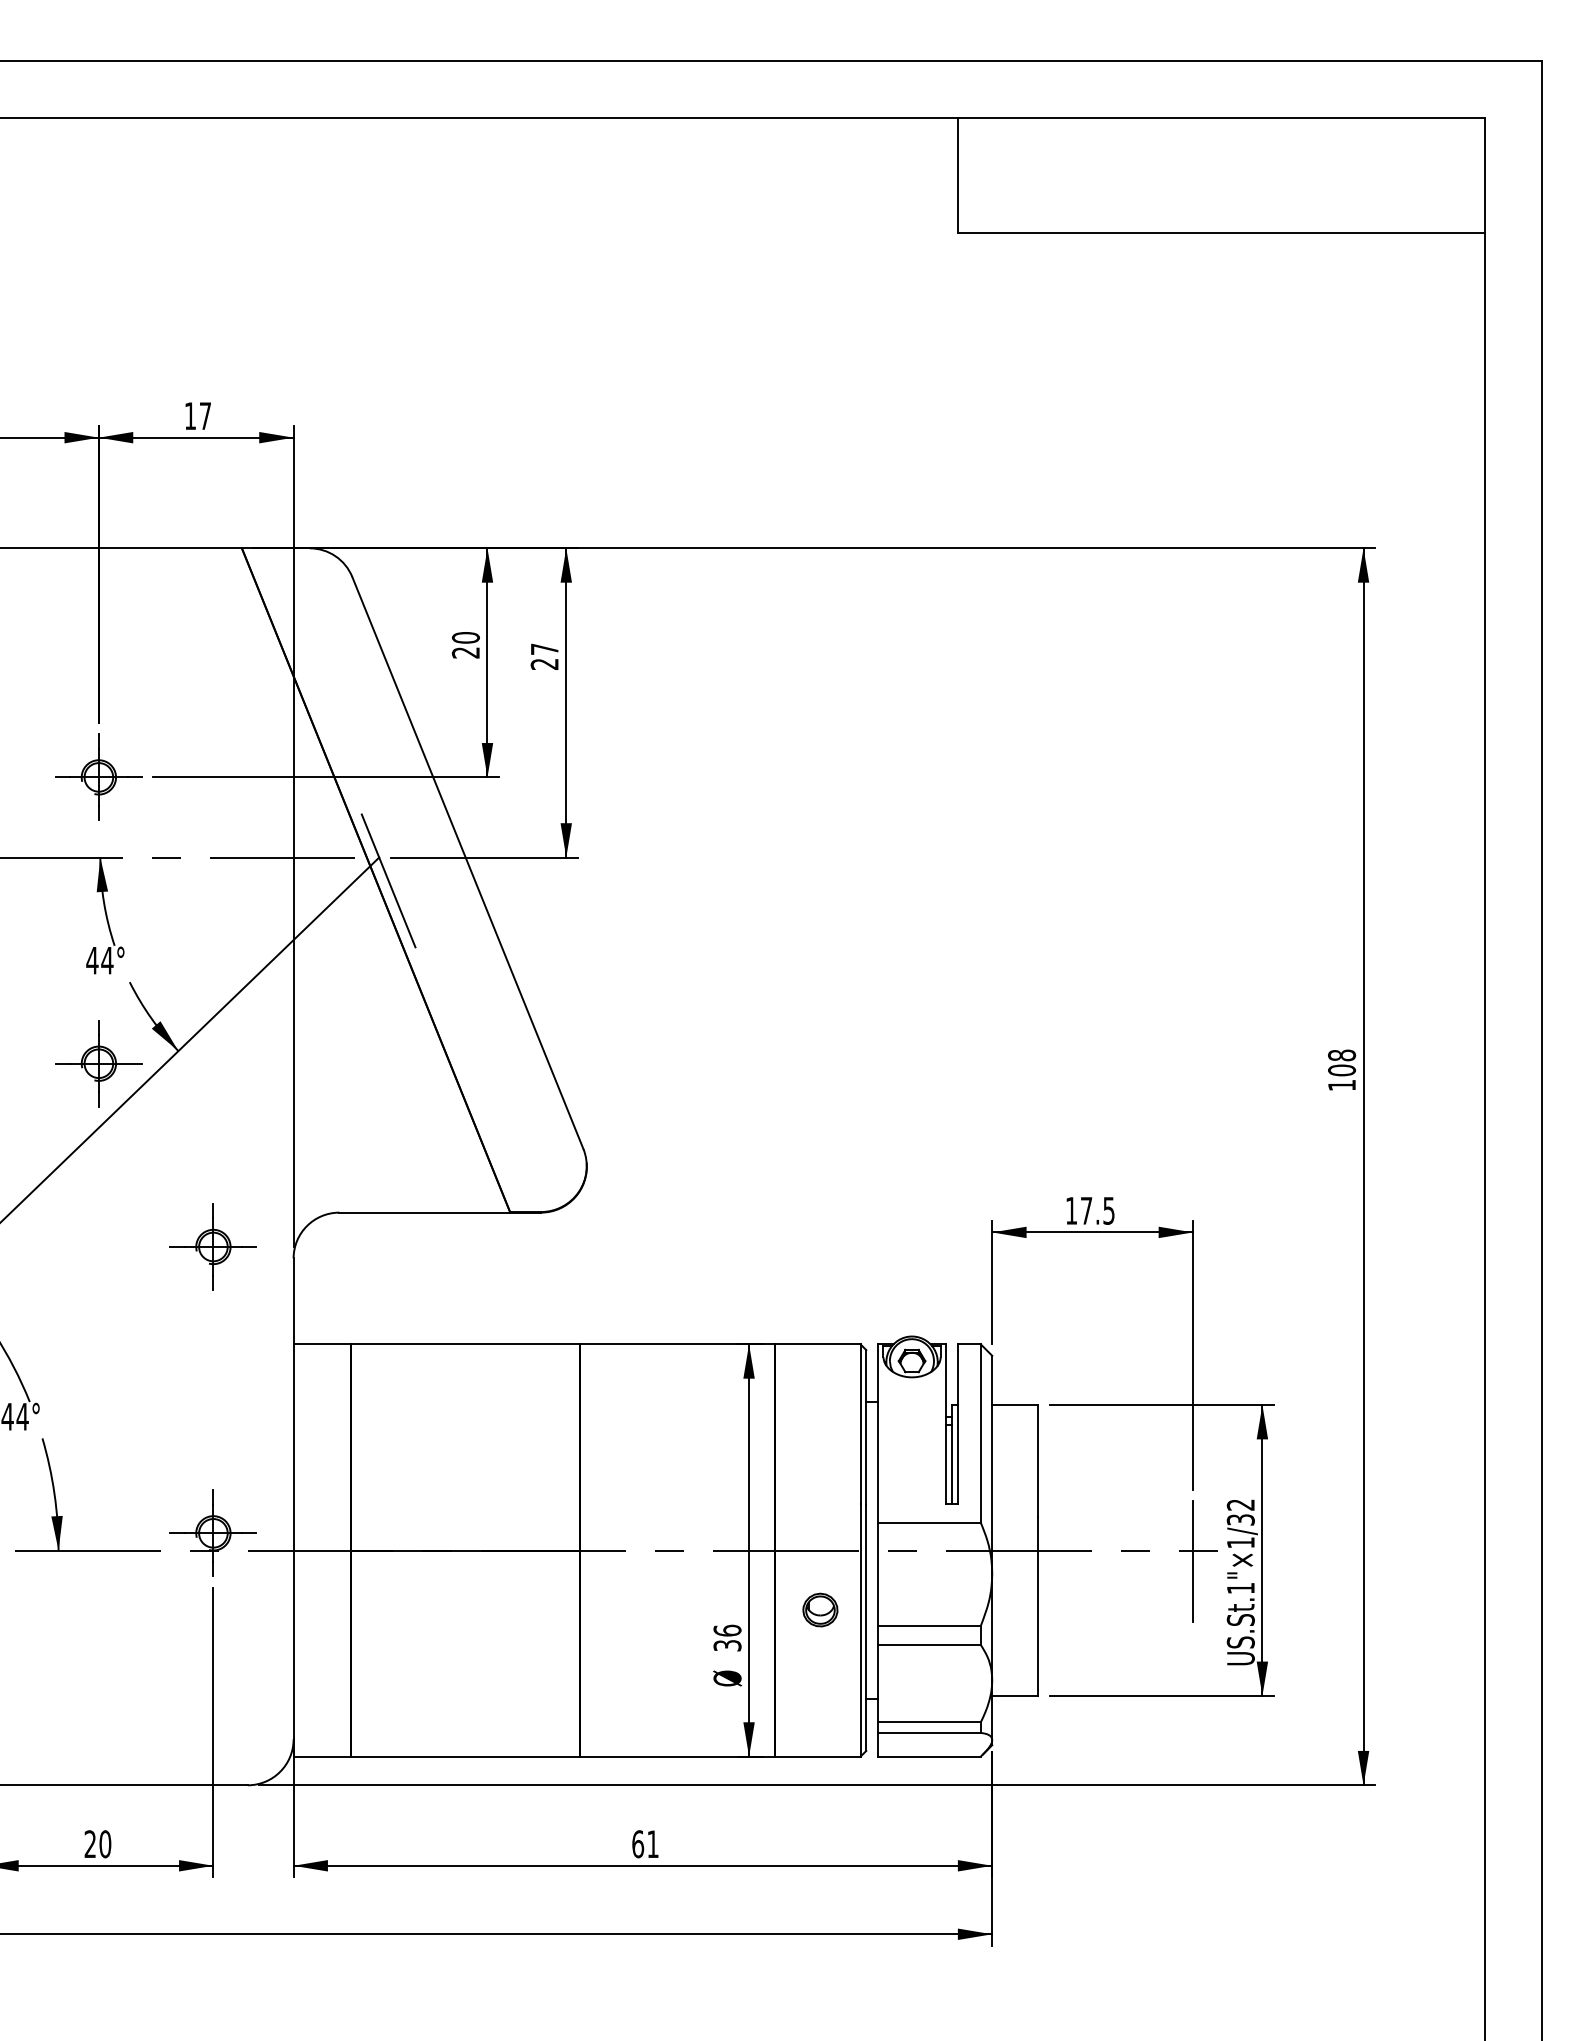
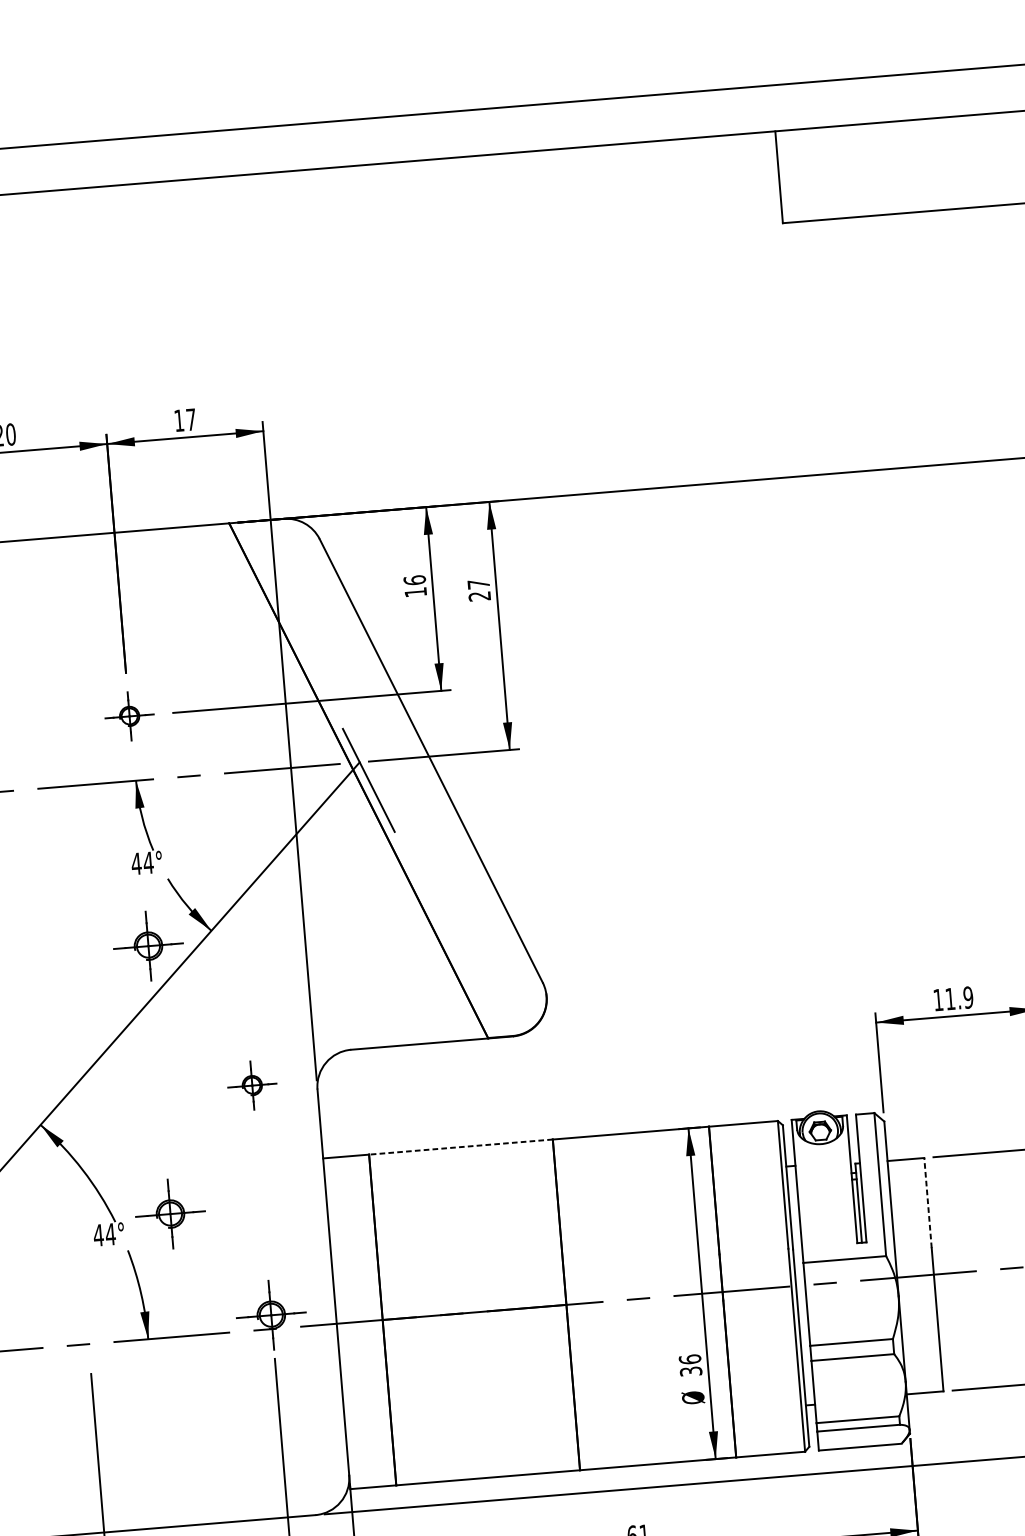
text: (465, 644) -> (414, 585), 20 -> 16
part: (98, 776) -> (129, 715), size x0.7
text: (1097, 1210) -> (959, 998), 17.5 -> 11.9
part: (212, 1246) -> (251, 1085), size x0.7
line: (465, 1344) -> (461, 1147), solid -> dashed
part: (98, 1397) -> (170, 1213), added
line: (1038, 1460) -> (928, 1202), solid -> dashed
part: (820, 1609) -> (763, 1336), removed

